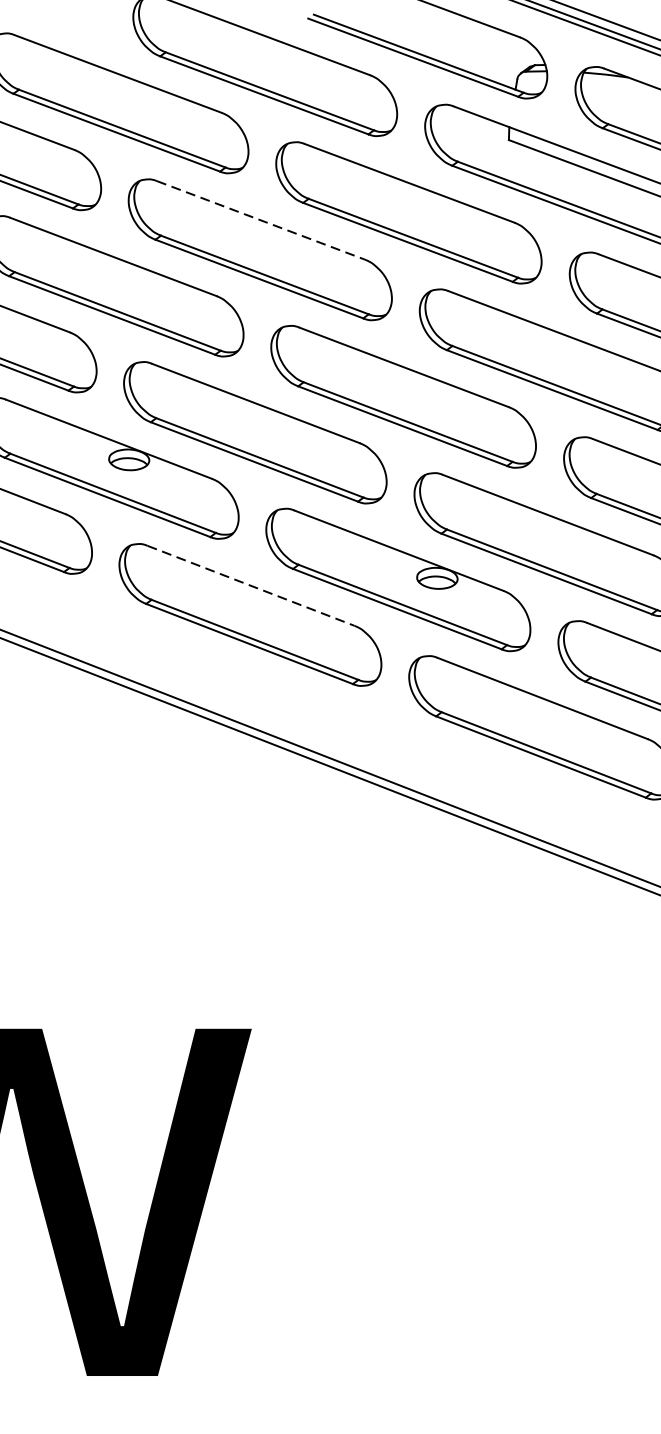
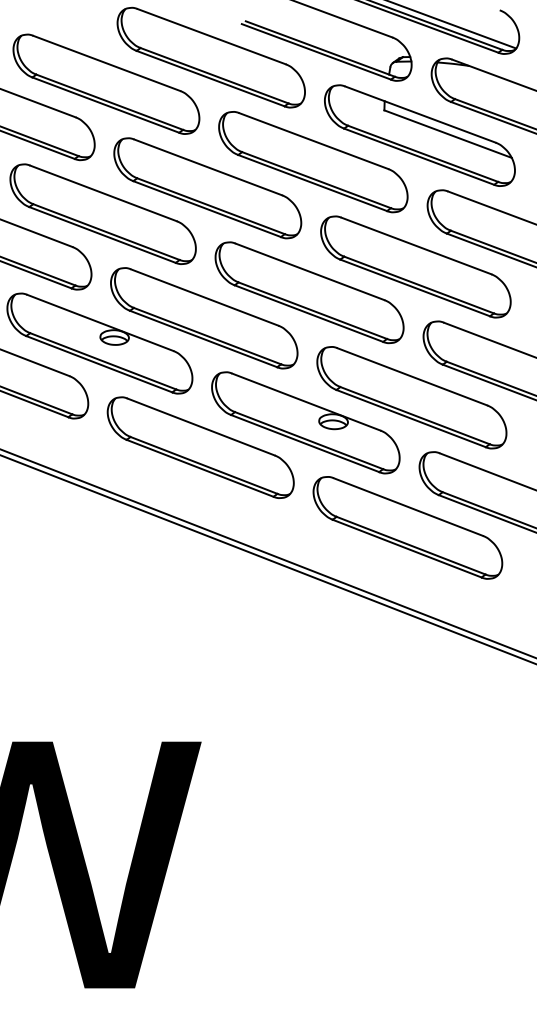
line: (261, 220) -> (208, 167), dashed -> solid
line: (251, 586) -> (201, 427), dashed -> solid

